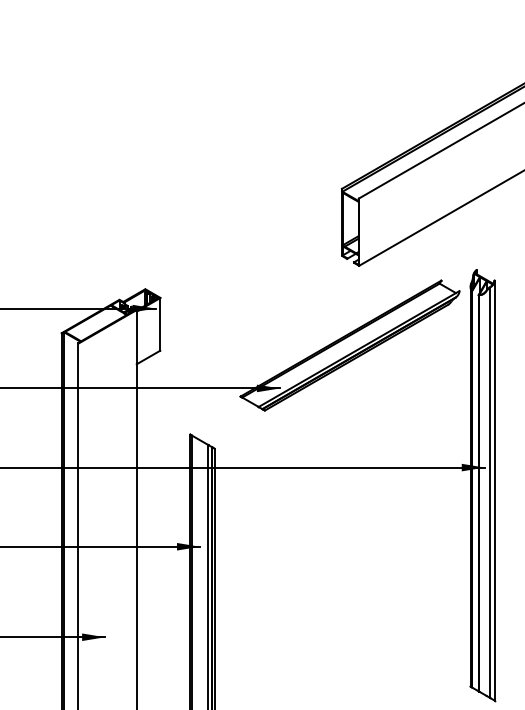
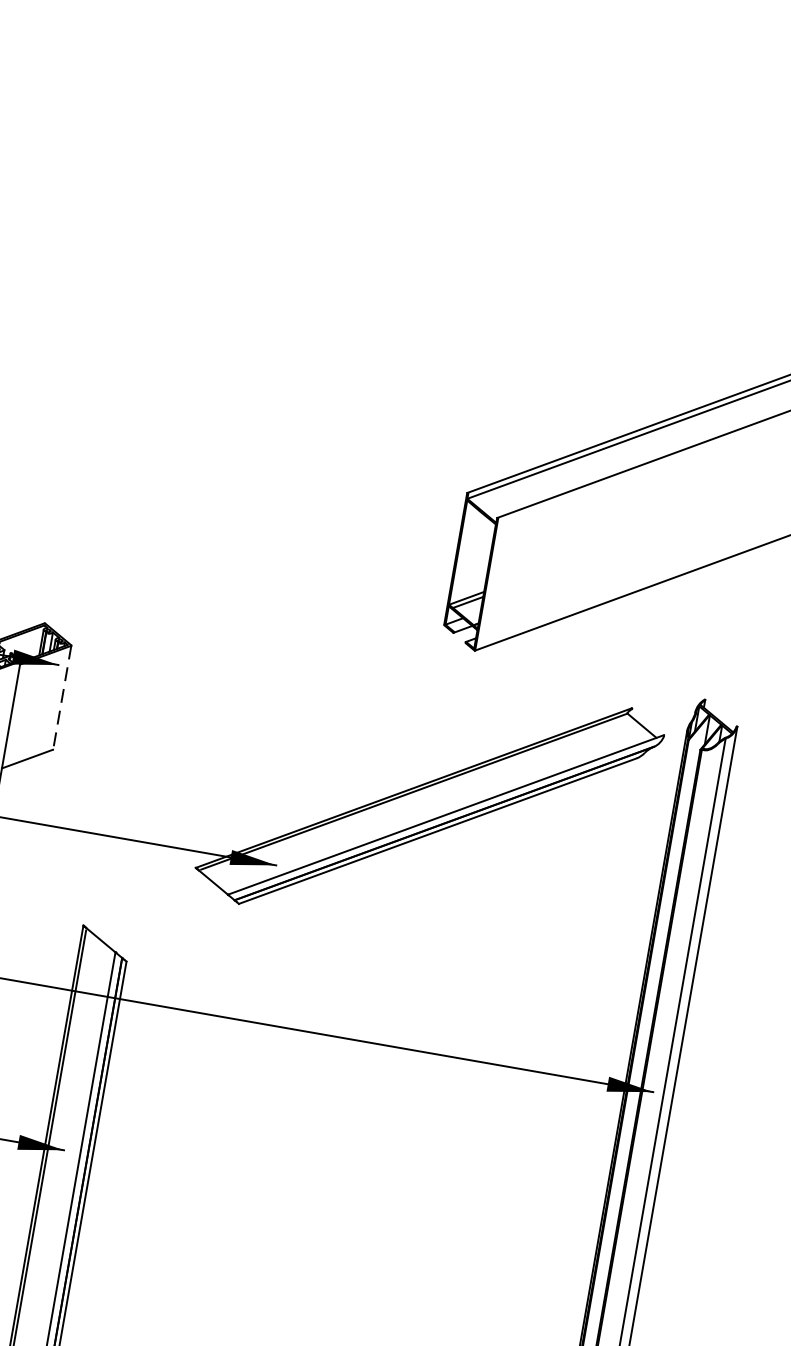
line: (160, 324) -> (62, 698), solid -> dashed

